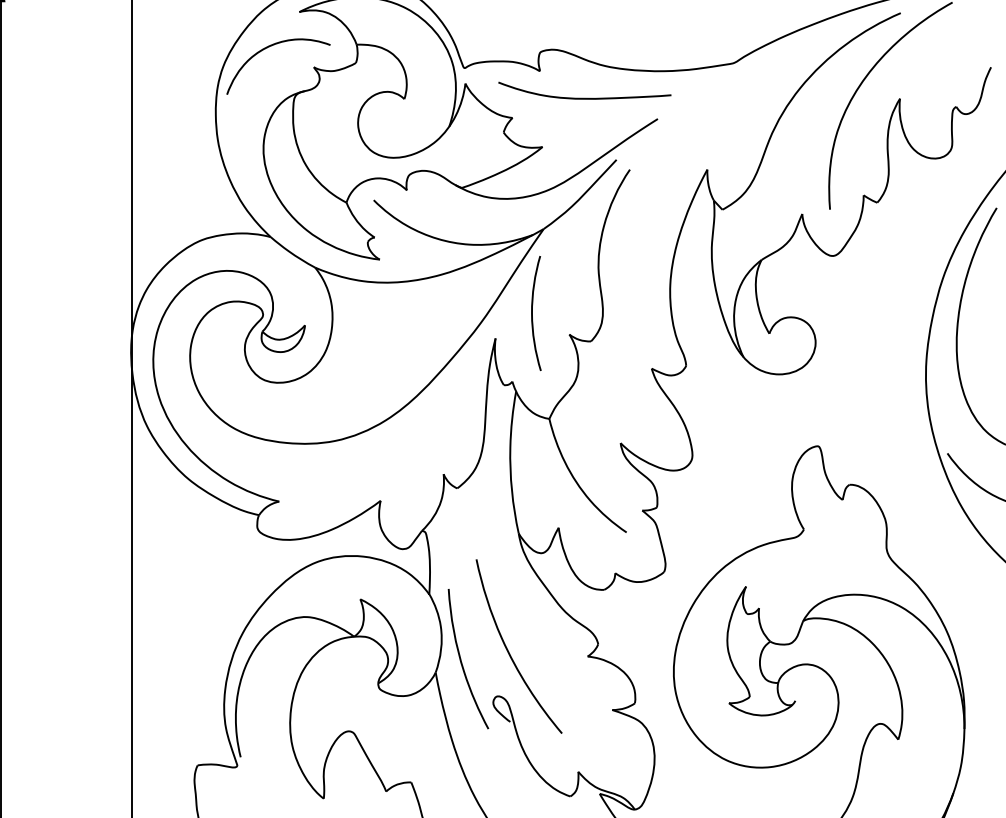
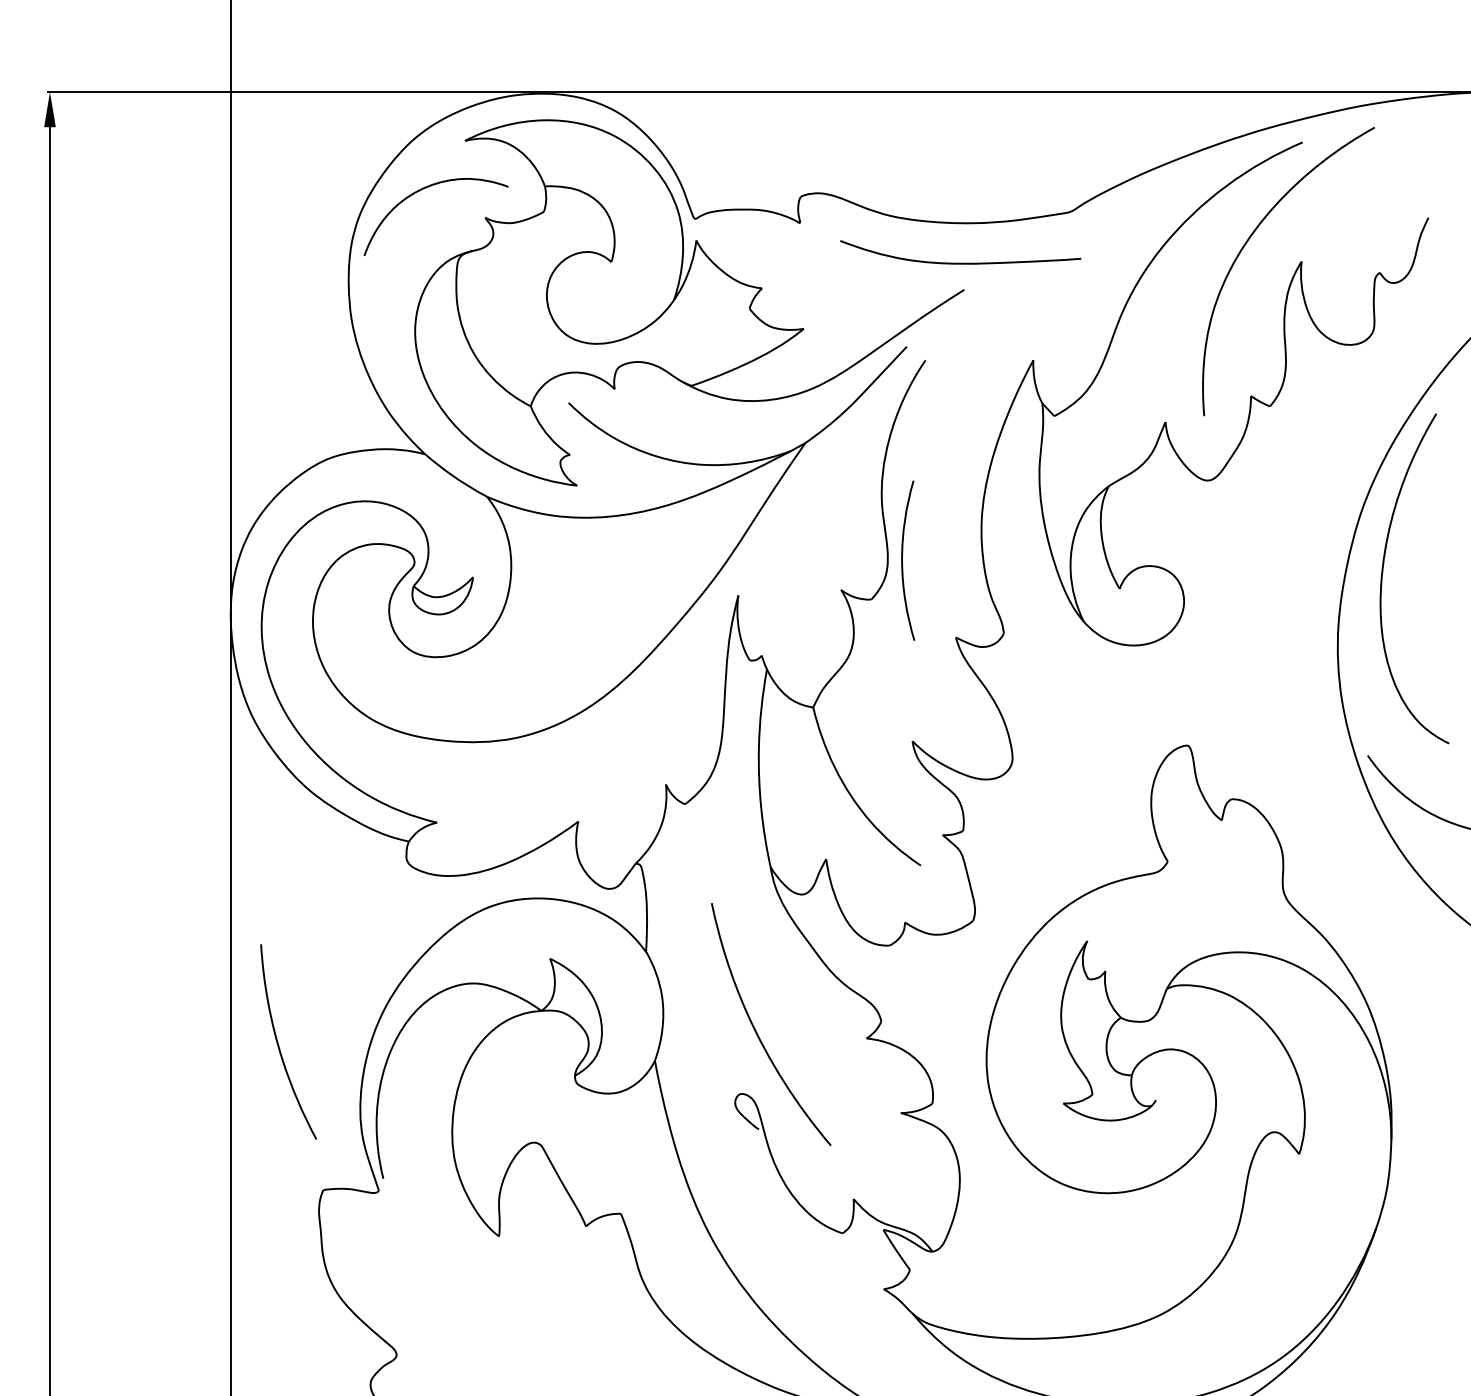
curve: (584, 97) -> (960, 262), moved
curve: (532, 313) -> (902, 560), moved
curve: (461, 661) -> (279, 1045), moved

